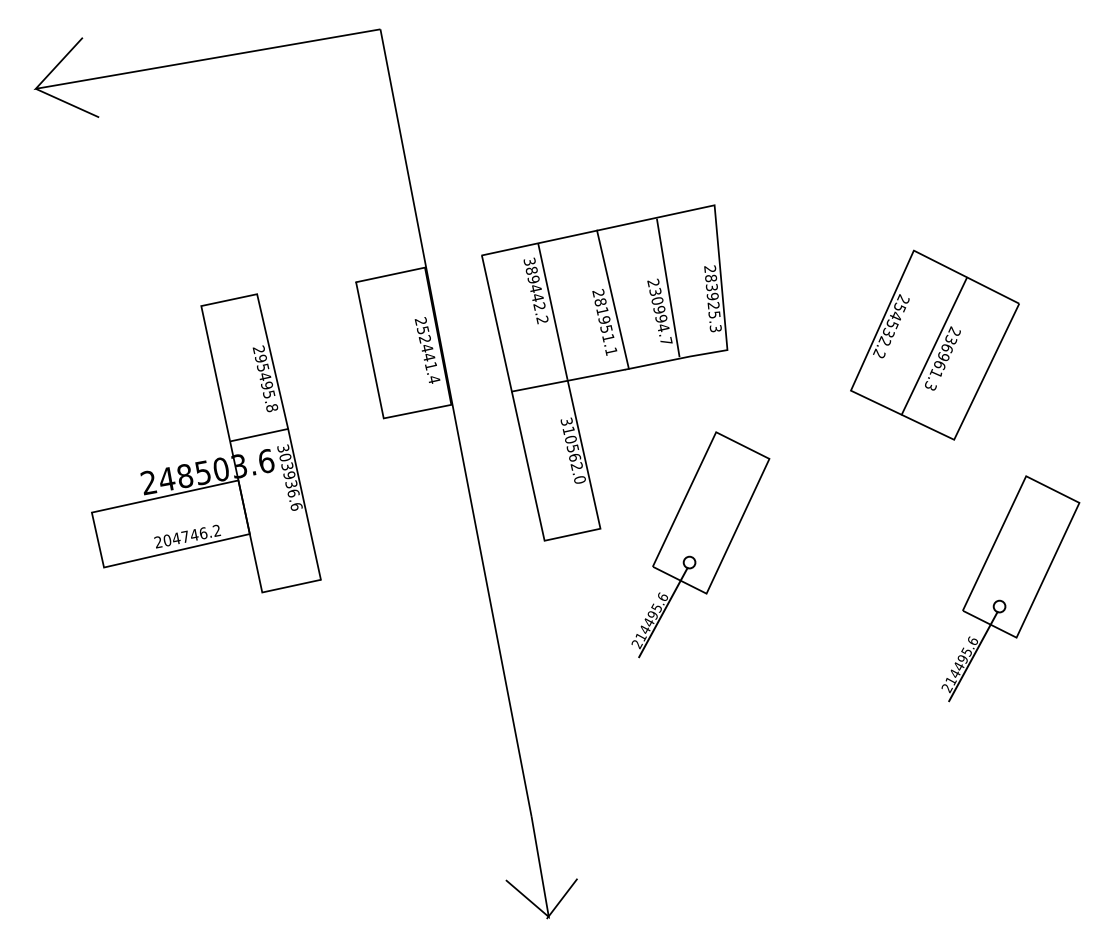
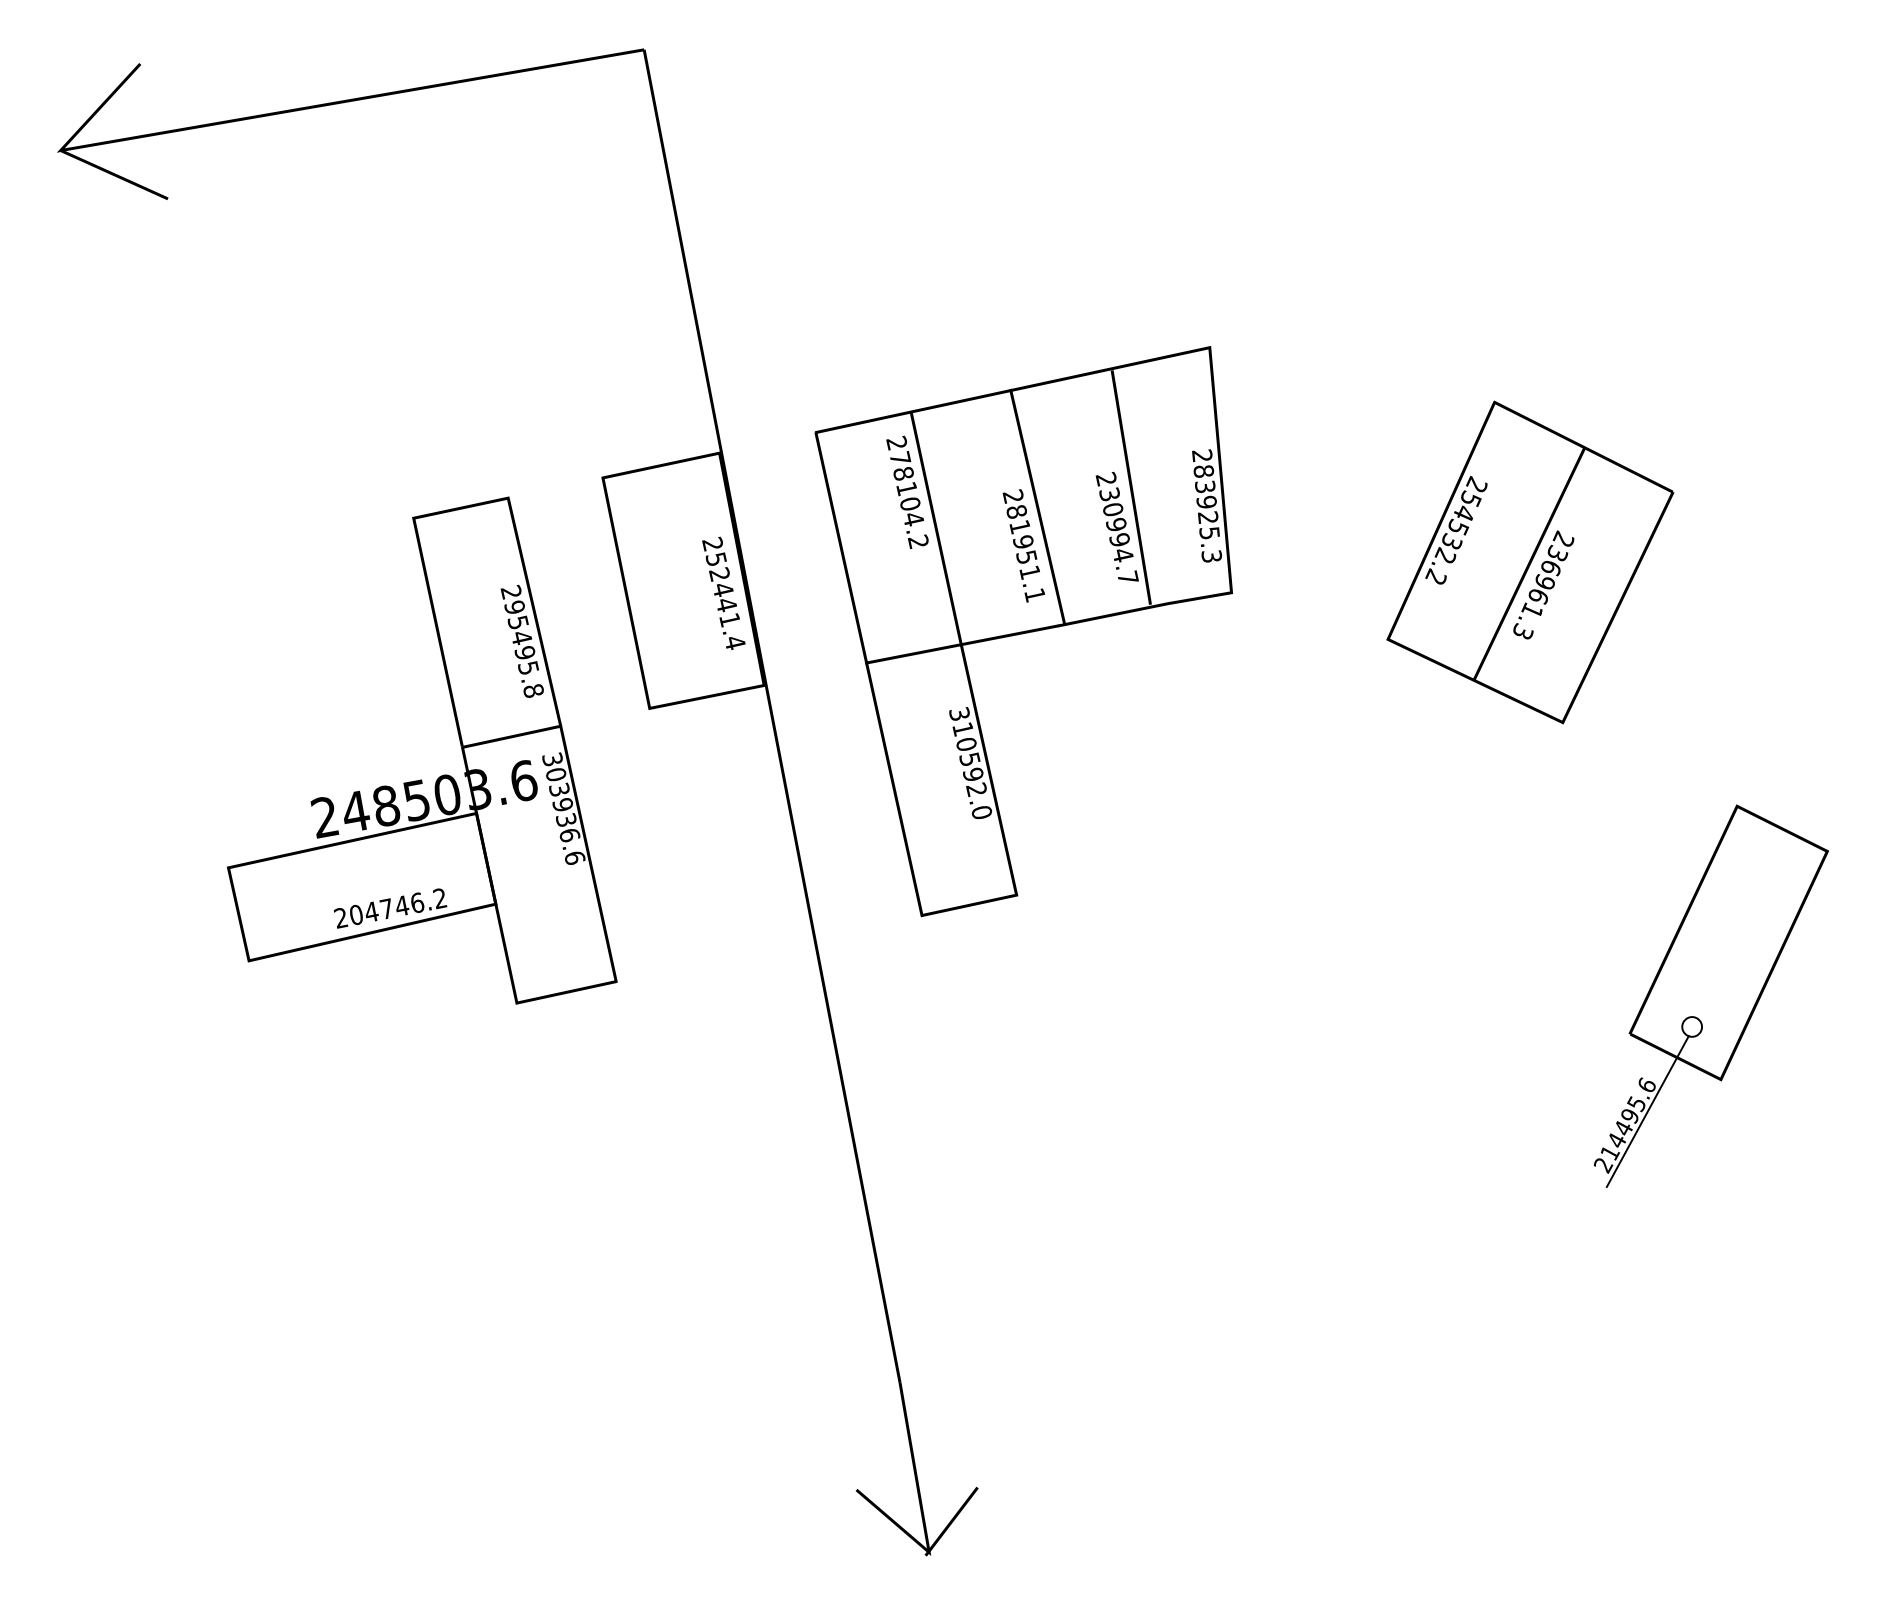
text: (534, 283) -> (904, 480), 389442.2 -> 278104.2
text: (934, 344) -> (1529, 561), moved
text: (206, 443) -> (422, 750), moved
text: (574, 457) -> (972, 774), 310562.0 -> 310592.0
part: (700, 544) -> (1185, 921), removed

